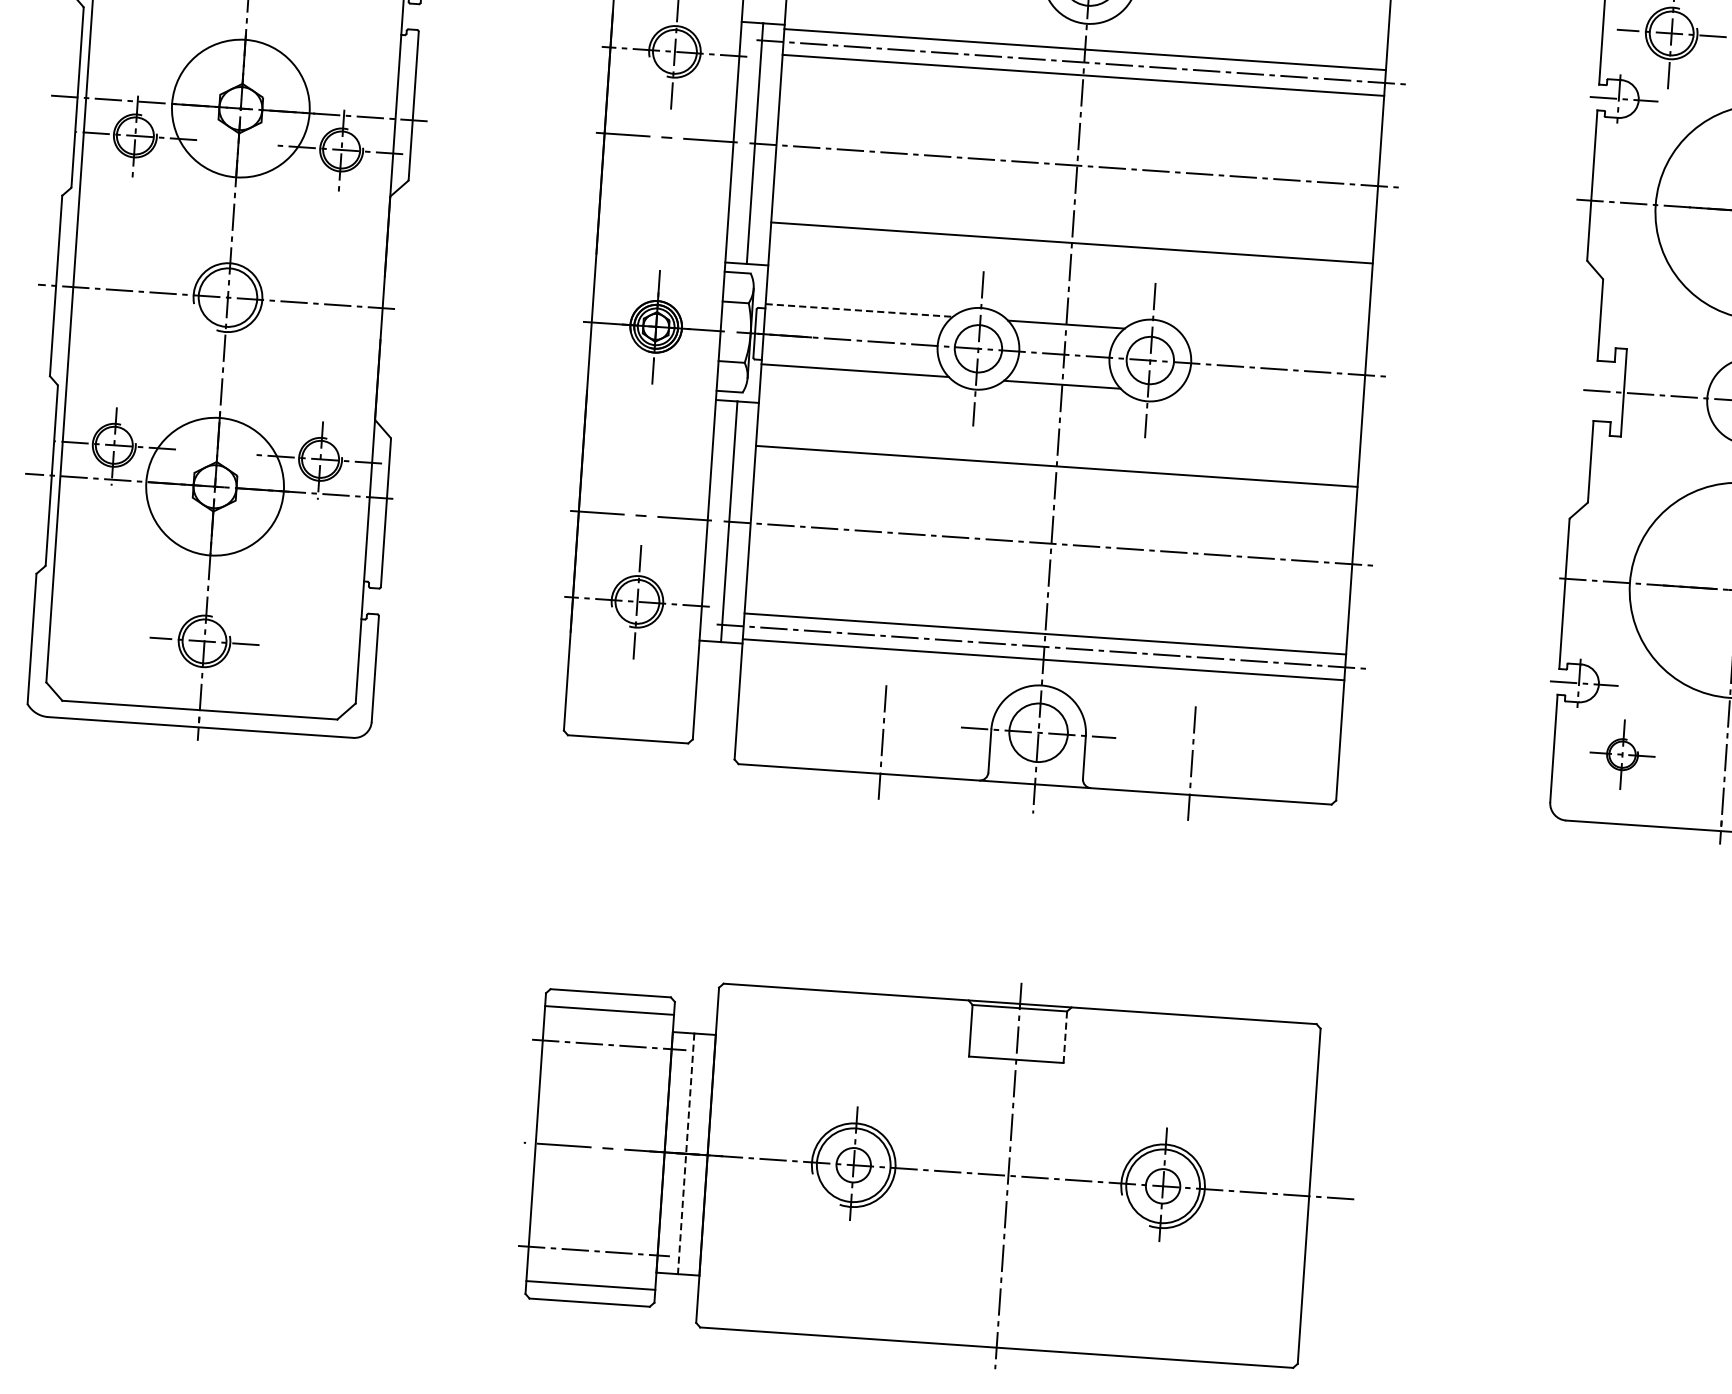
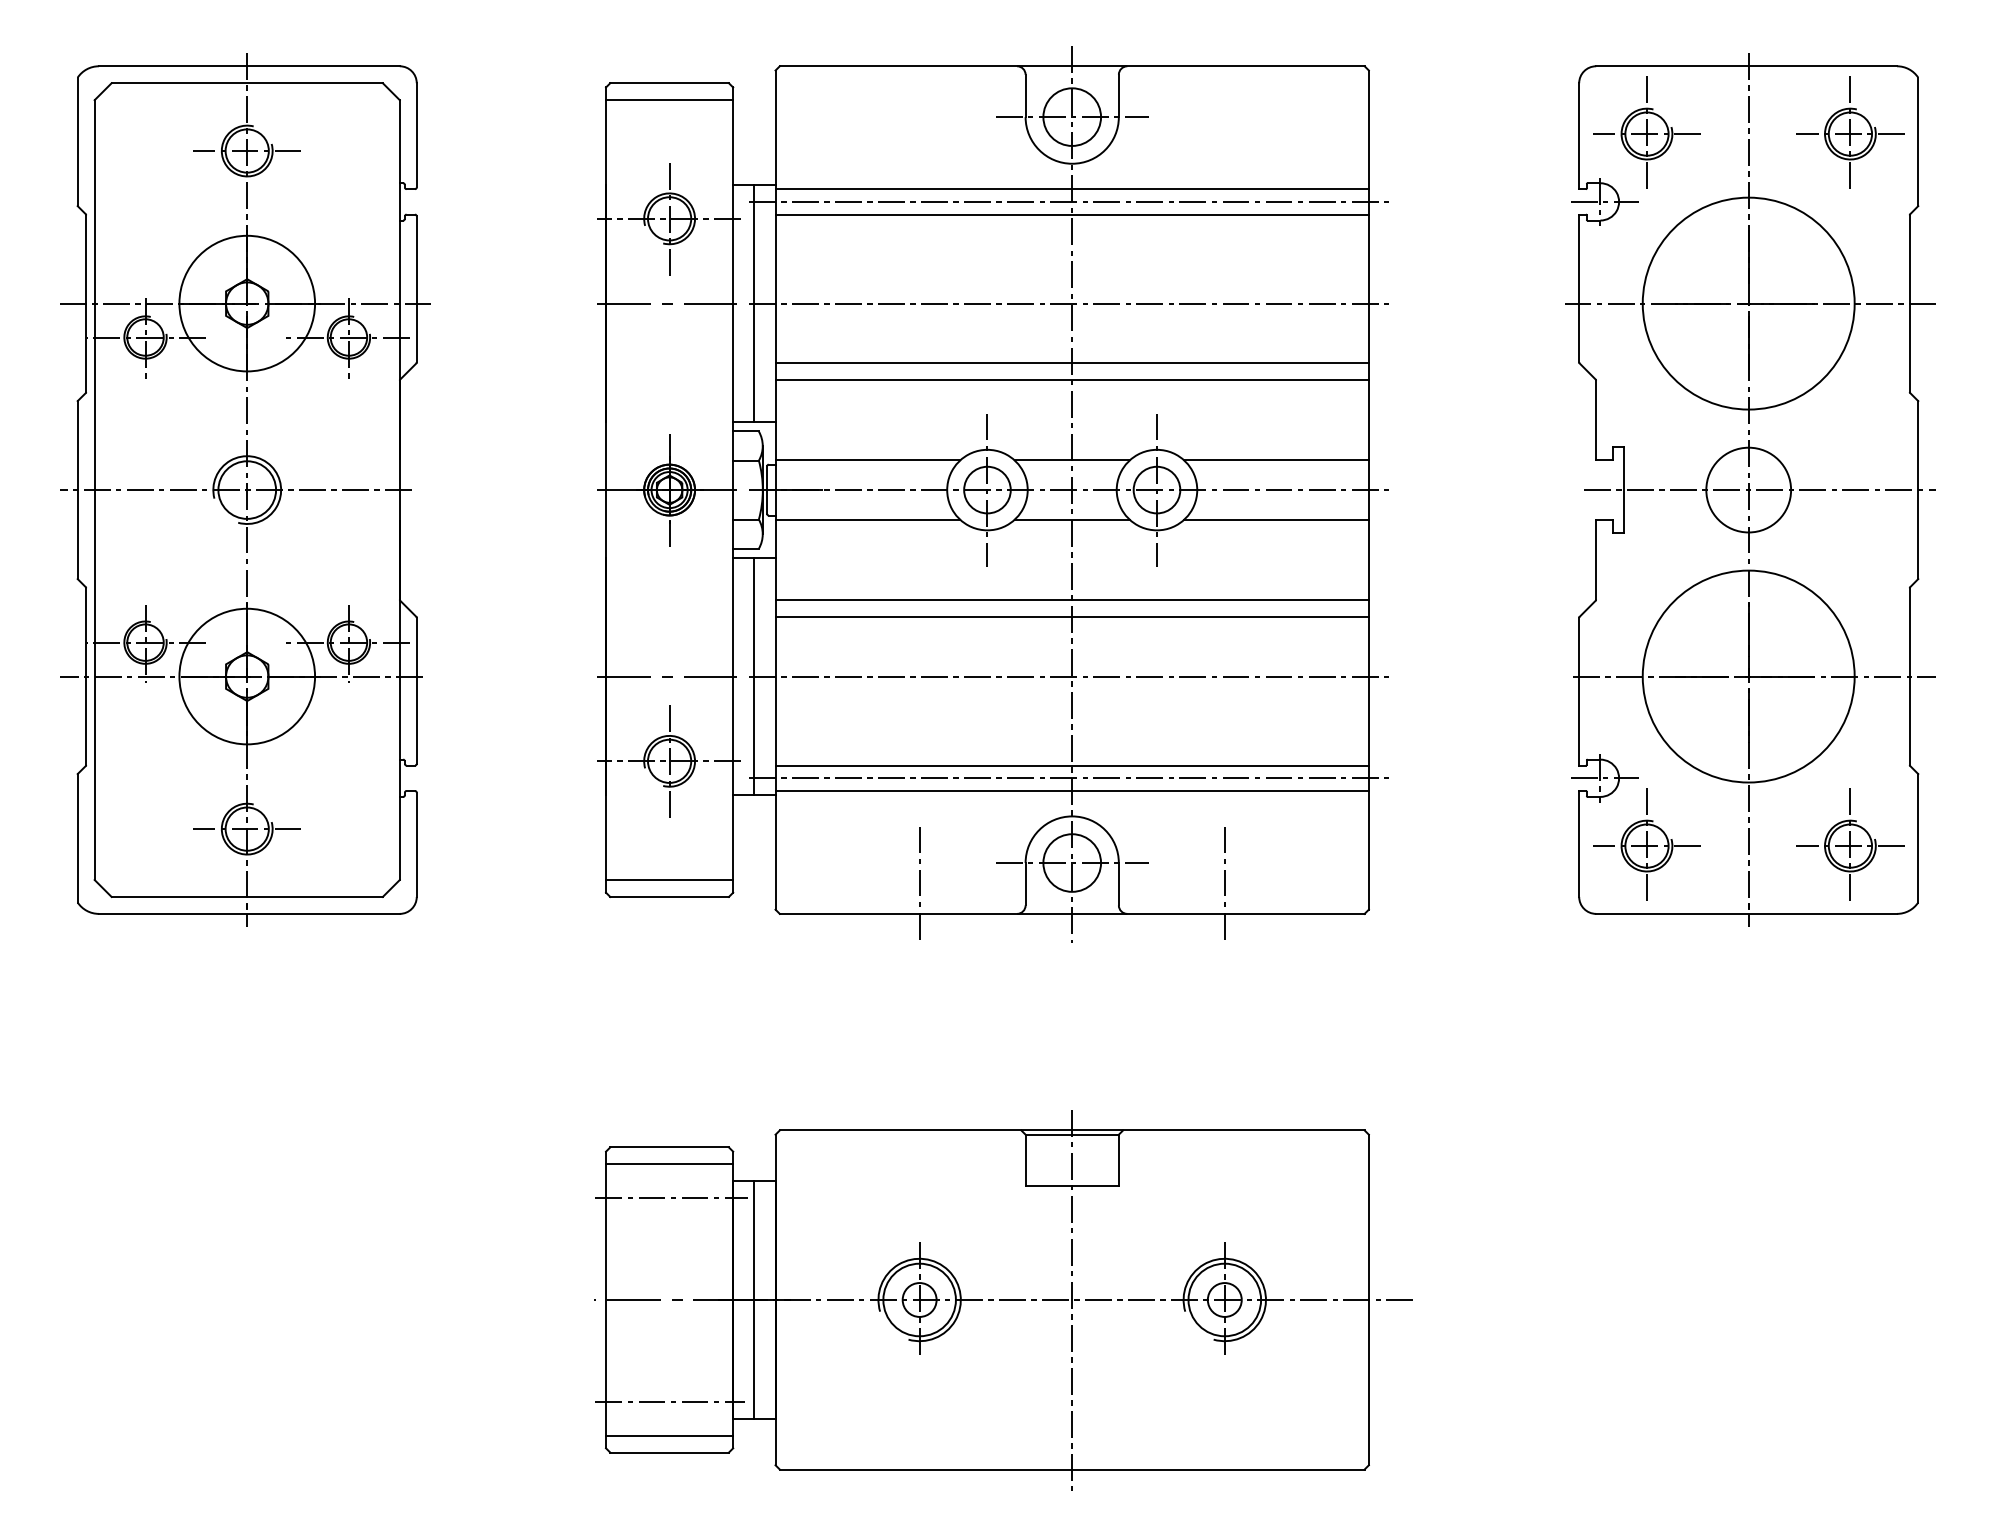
line: (1072, 225) -> (1071, 362), added
line: (859, 310) -> (868, 460), dashed -> solid
line: (1273, 338) -> (1276, 460), added
line: (1269, 398) -> (1276, 519), added
line: (1054, 483) -> (1071, 617), added
line: (629, 722) -> (669, 880), added
part: (1622, 753) -> (1646, 844), size x1.67
line: (1064, 1037) -> (1118, 1160), dashed -> solid
line: (686, 1153) -> (754, 1299), dashed -> solid

